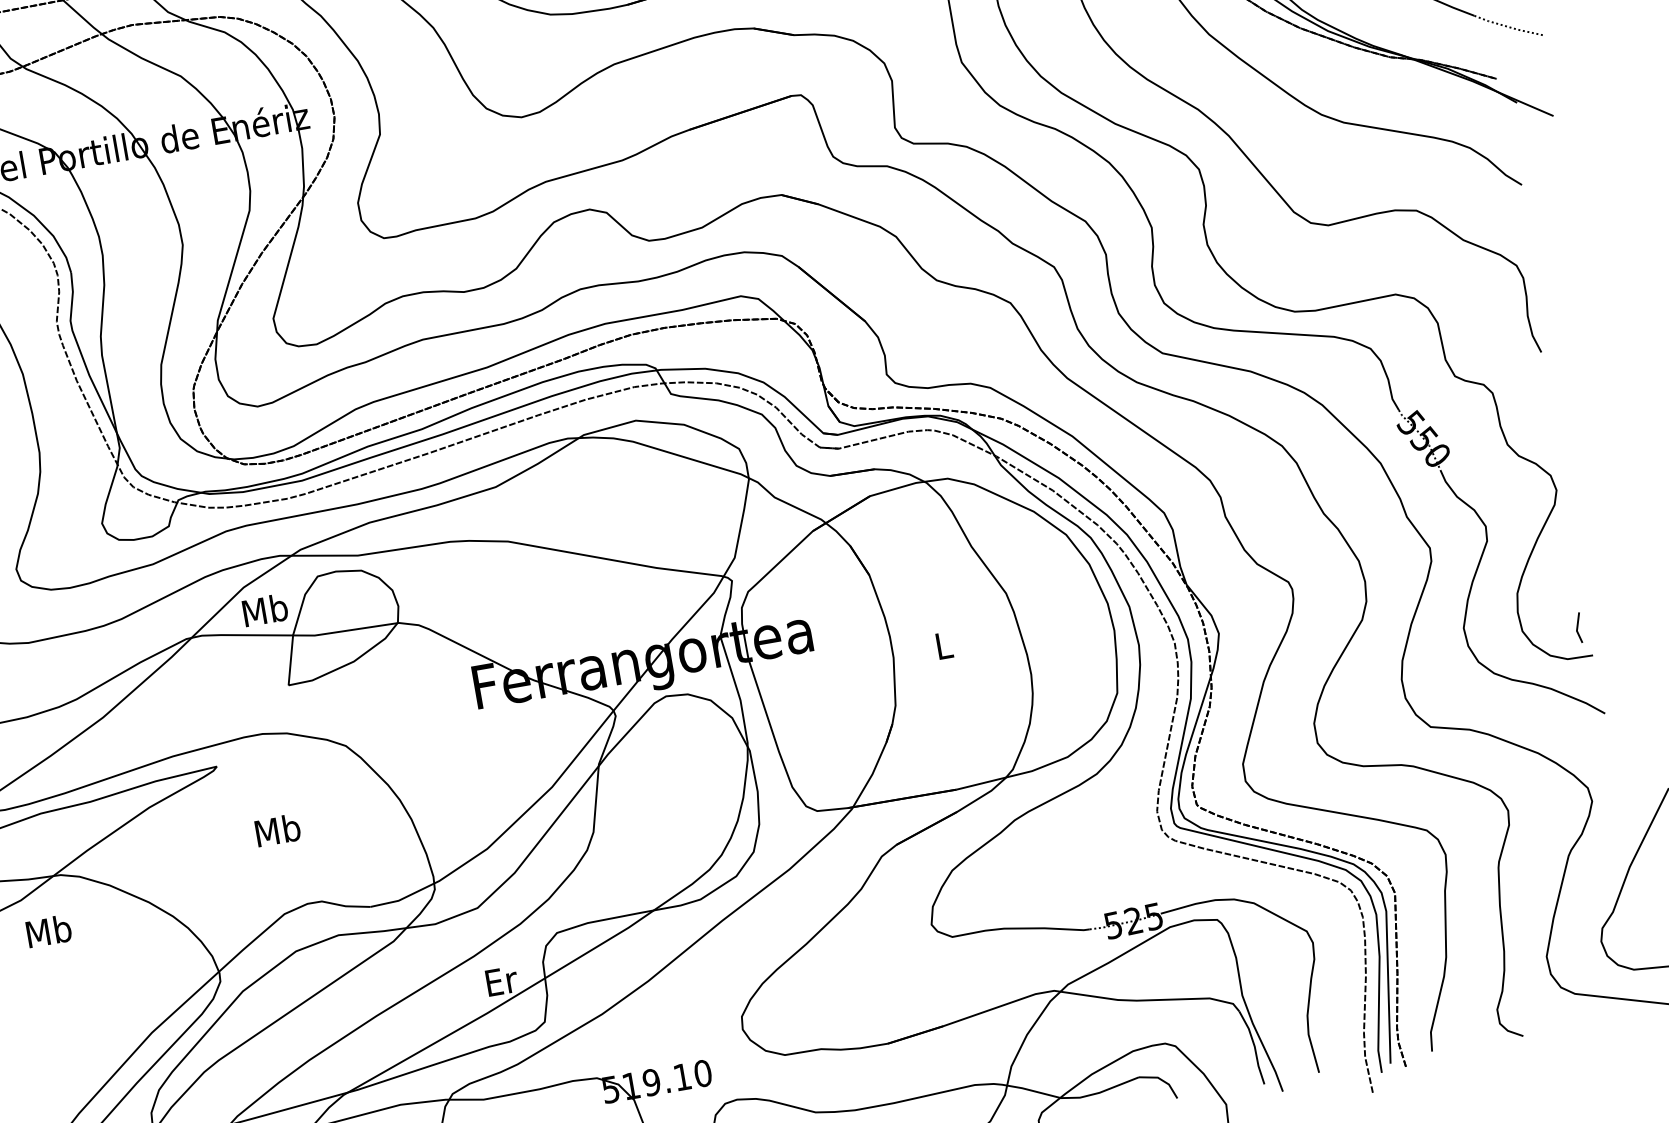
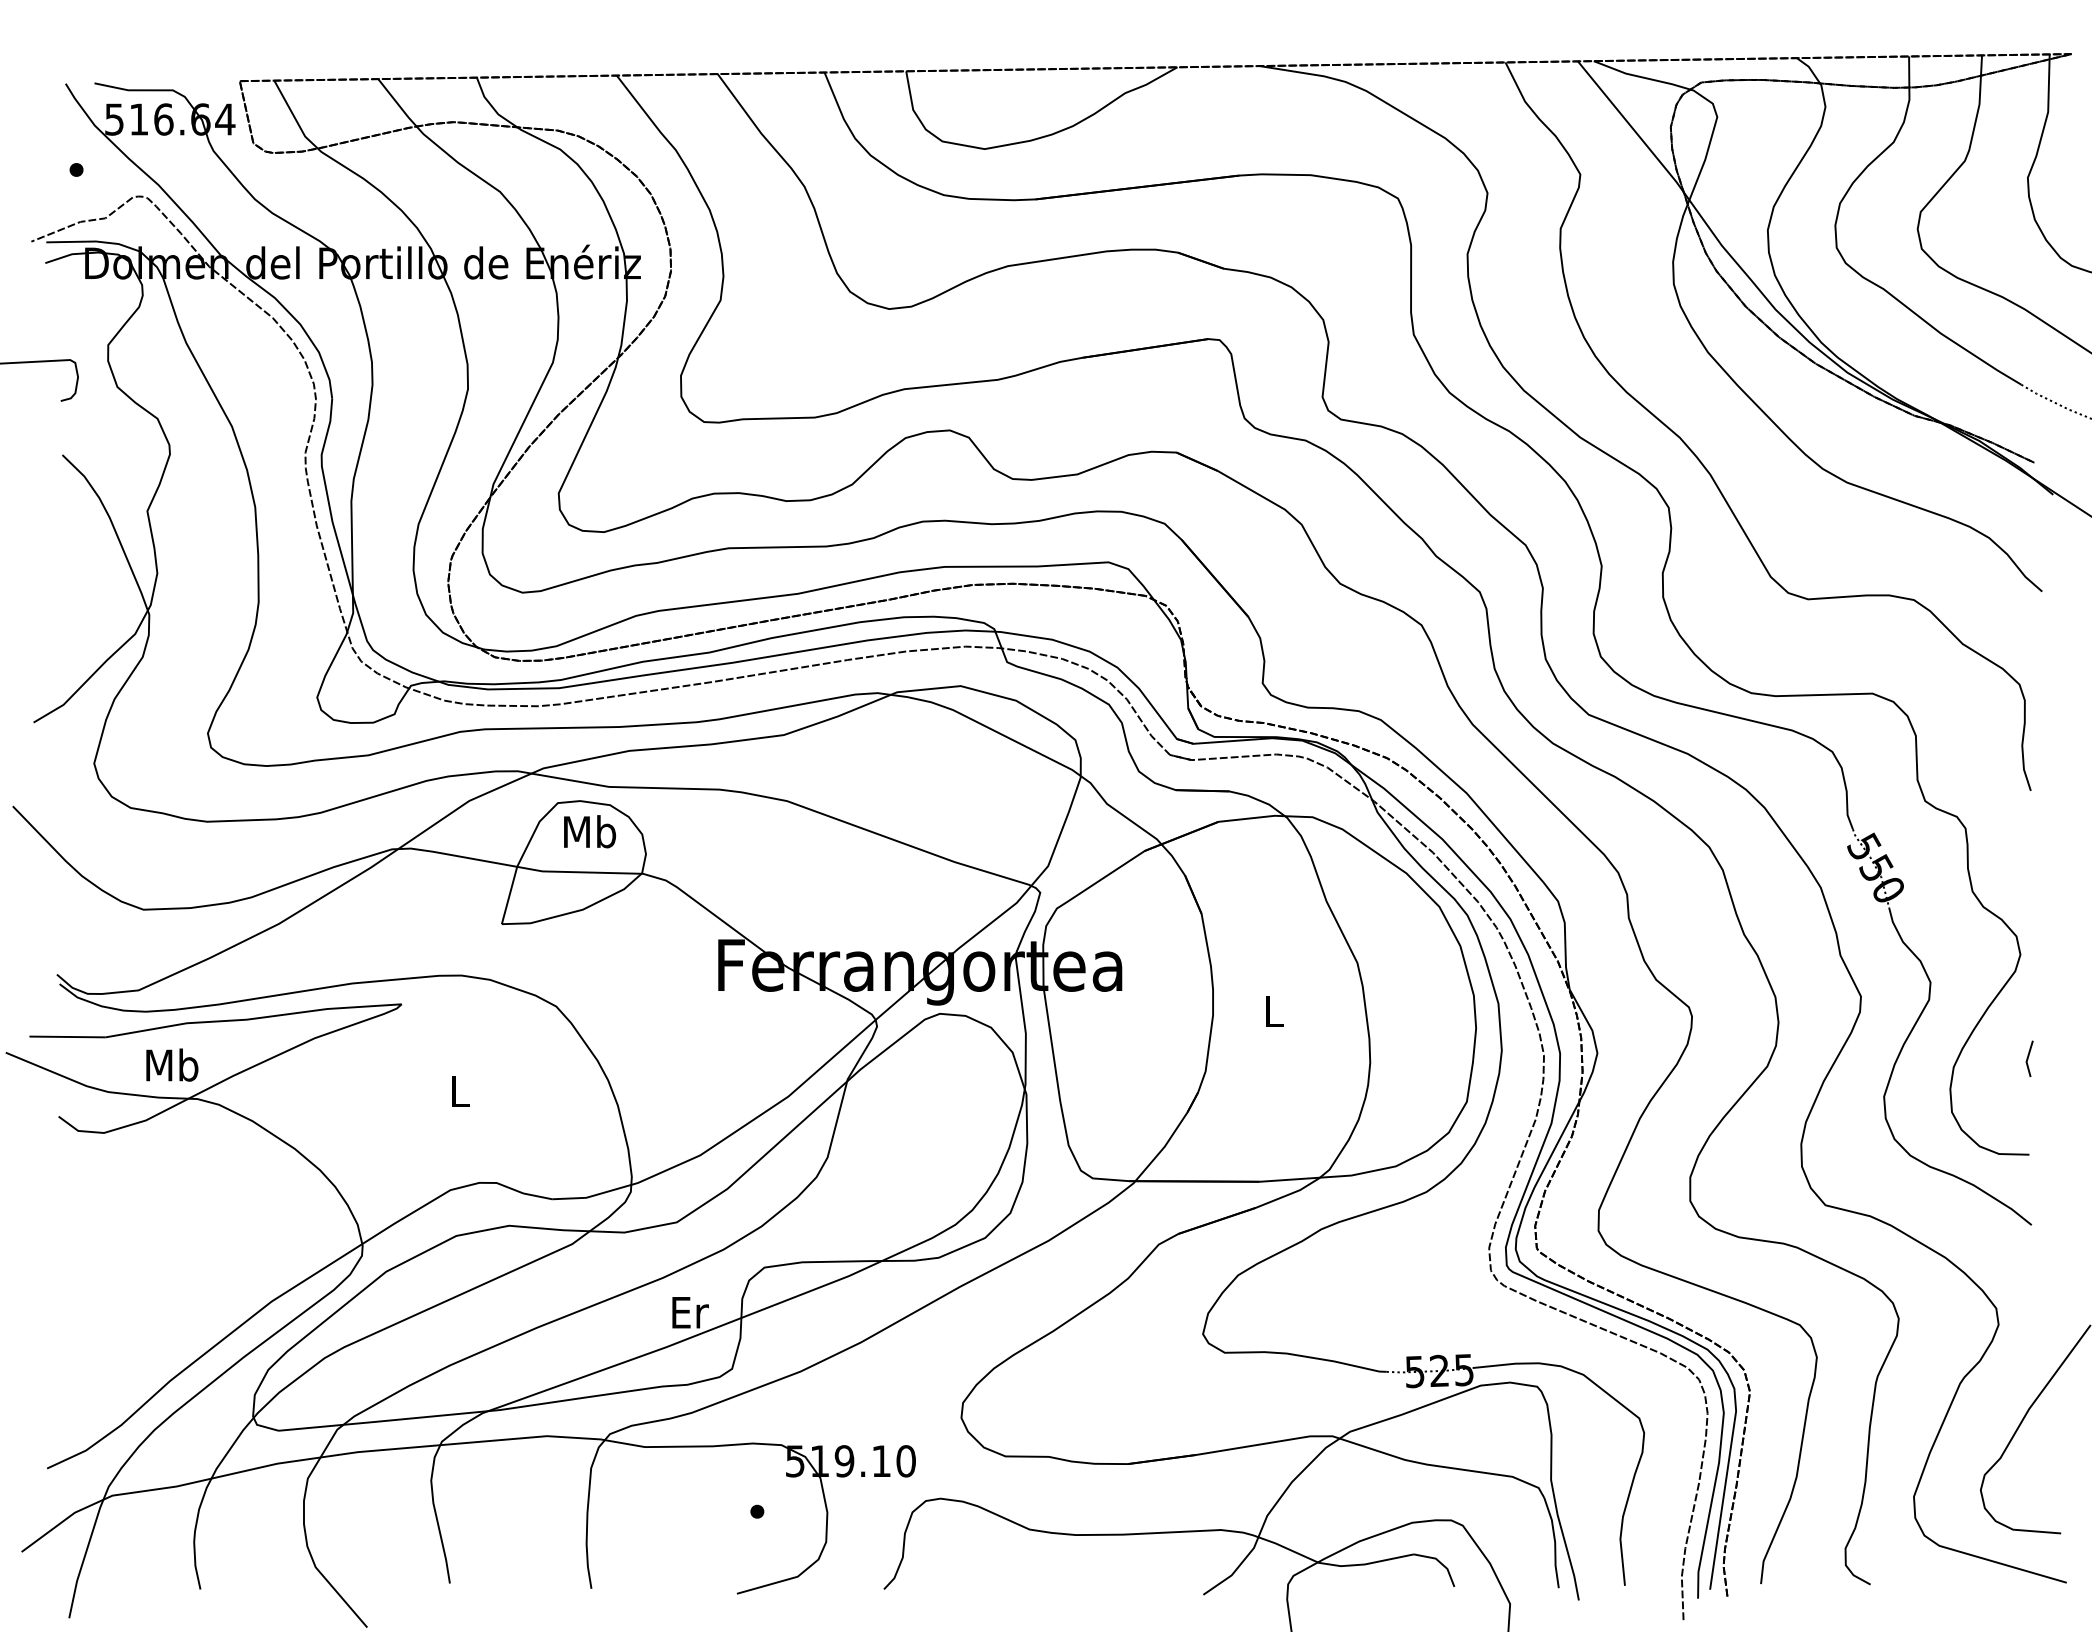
text: (265, 609) -> (590, 831), moved
line: (1578, 627) -> (2028, 1058), moved
text: (277, 829) -> (459, 1090), Mb -> L
text: (49, 930) -> (172, 1064), moved

